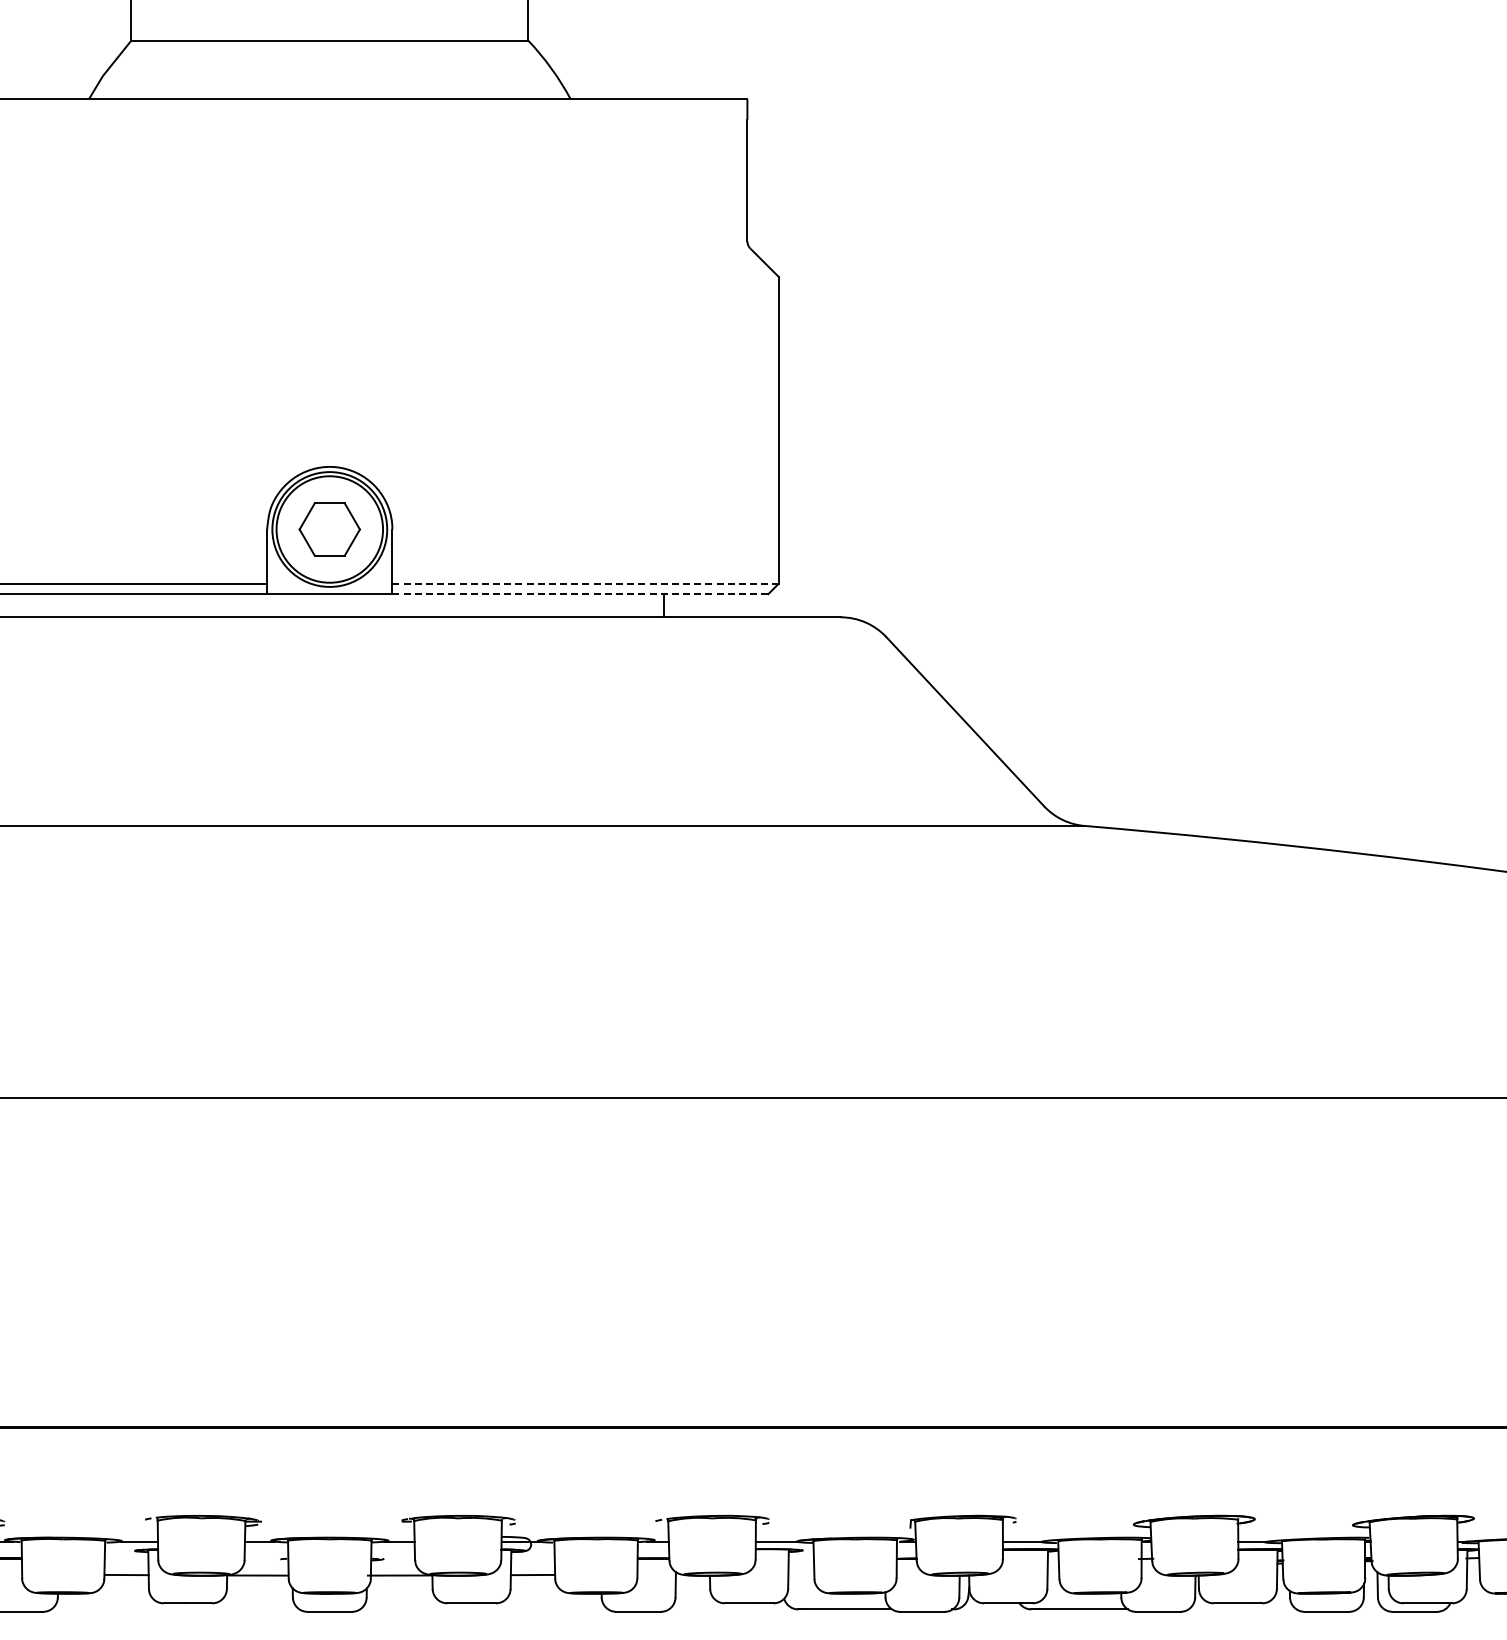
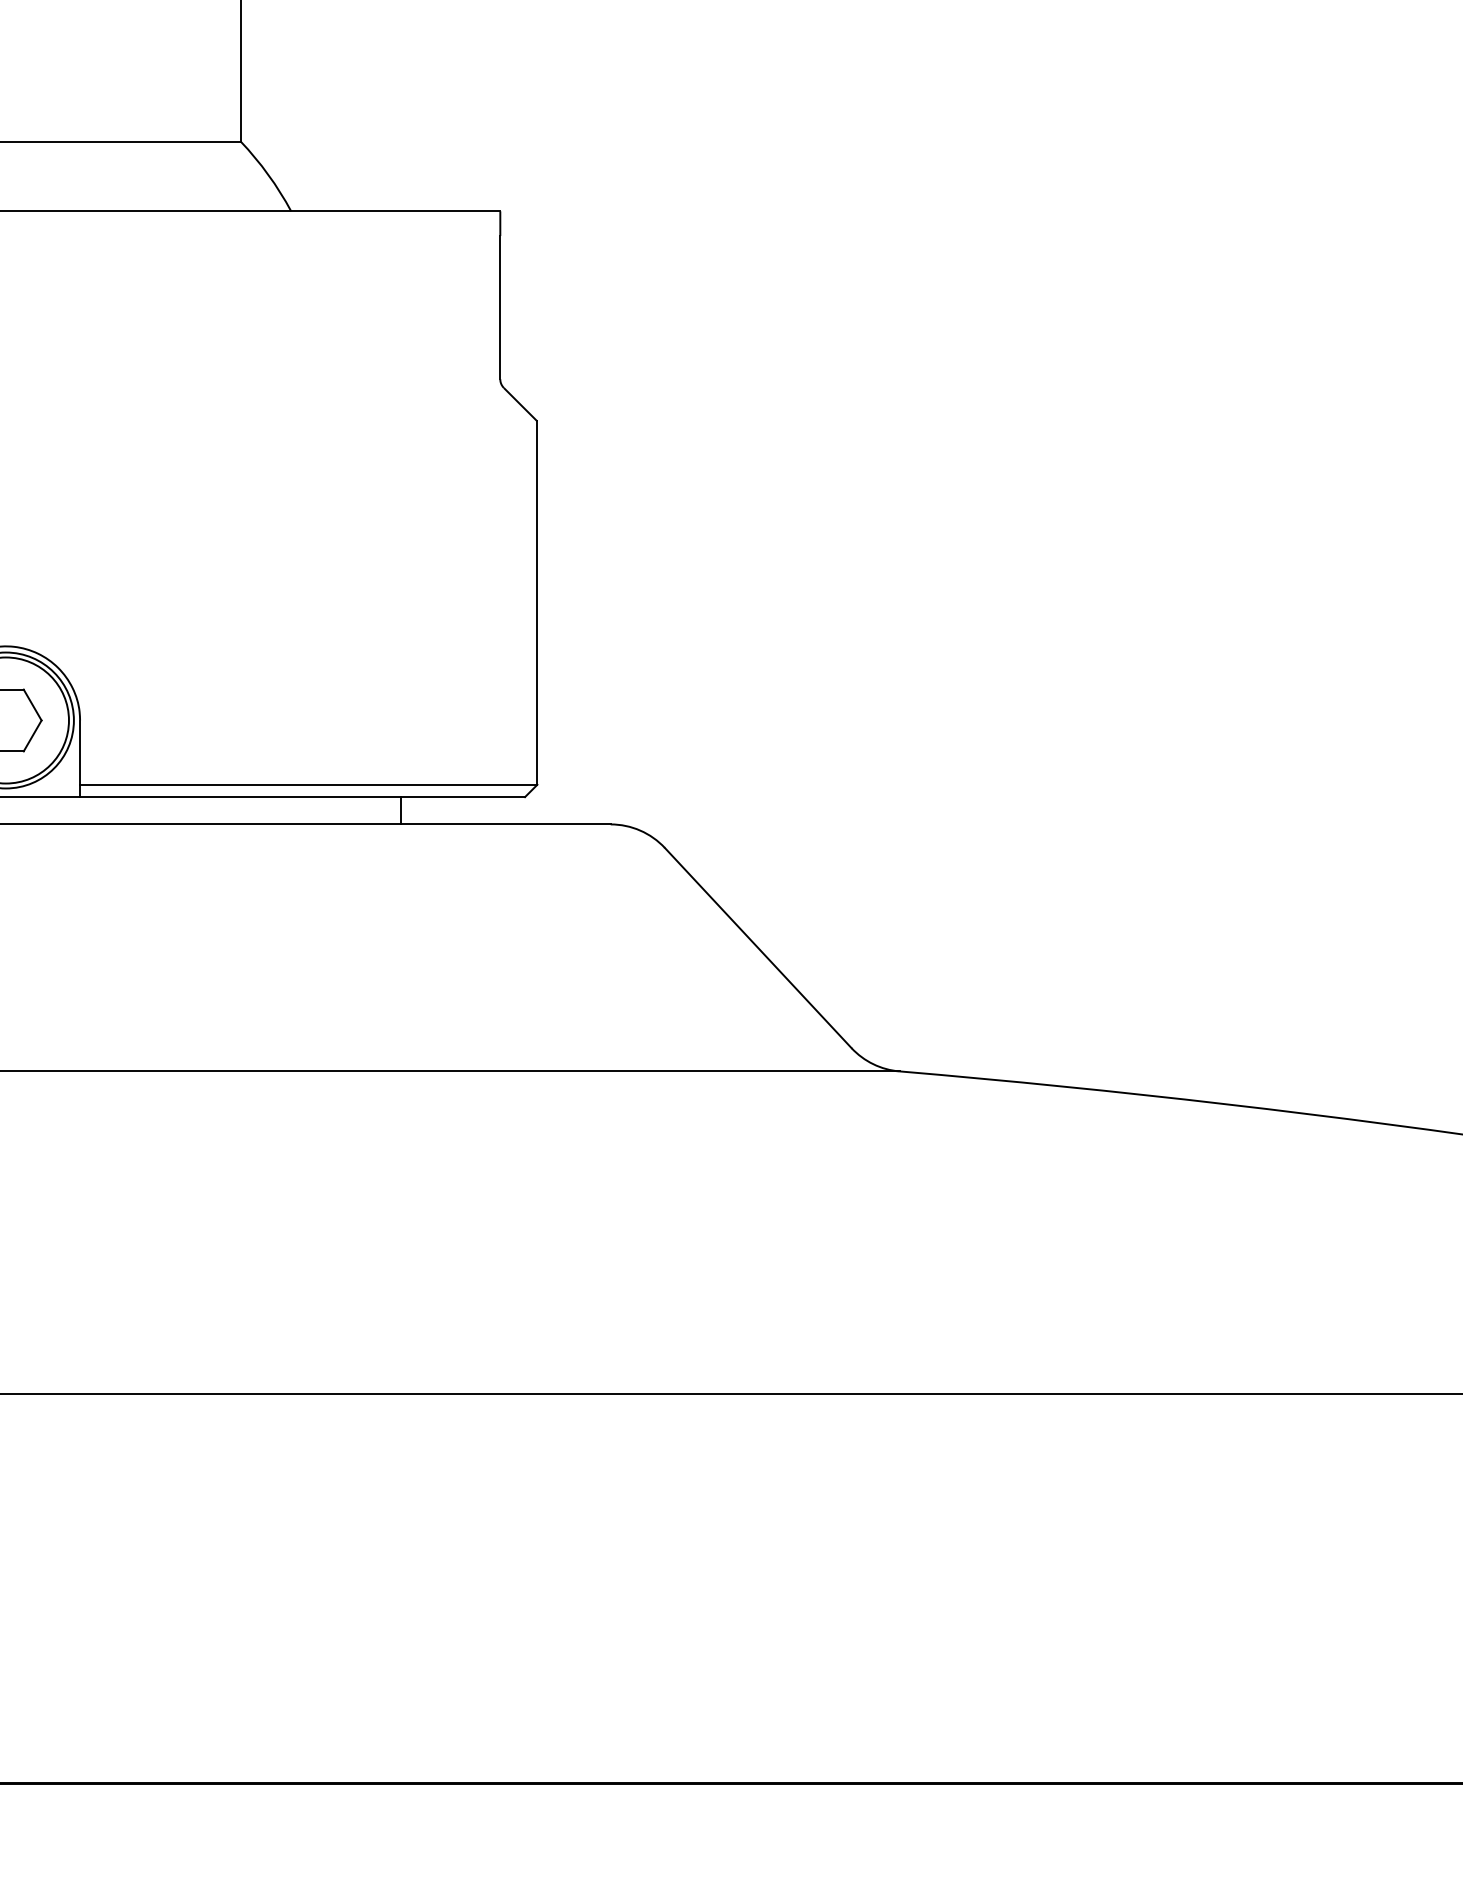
line: (586, 583) -> (309, 784), dashed -> solid
line: (580, 594) -> (302, 797), dashed -> solid

